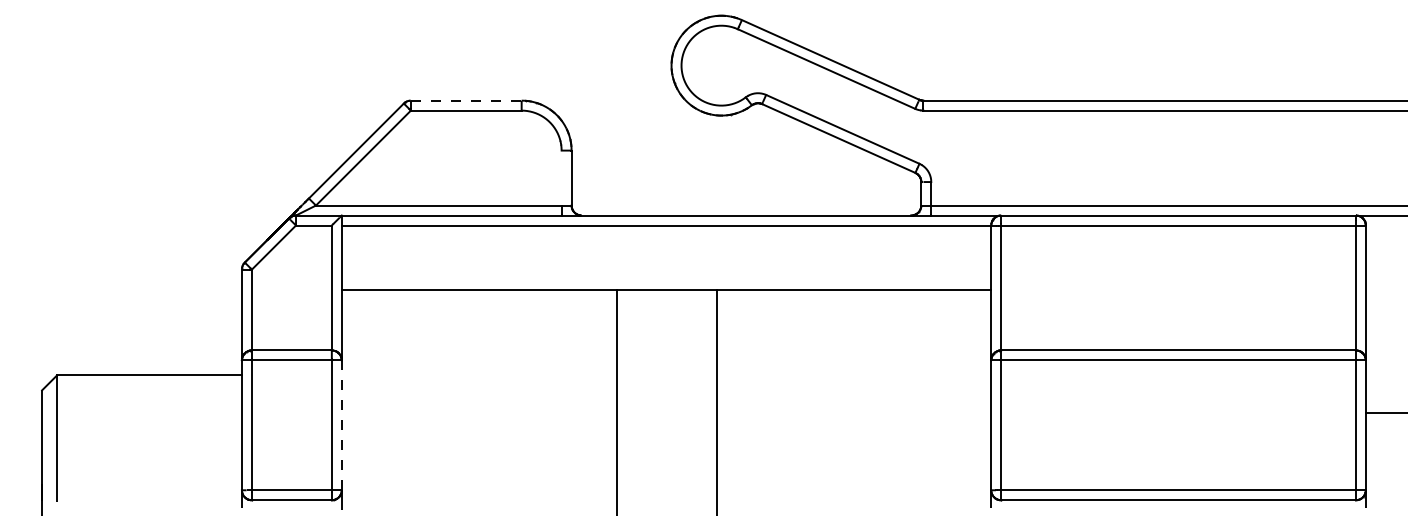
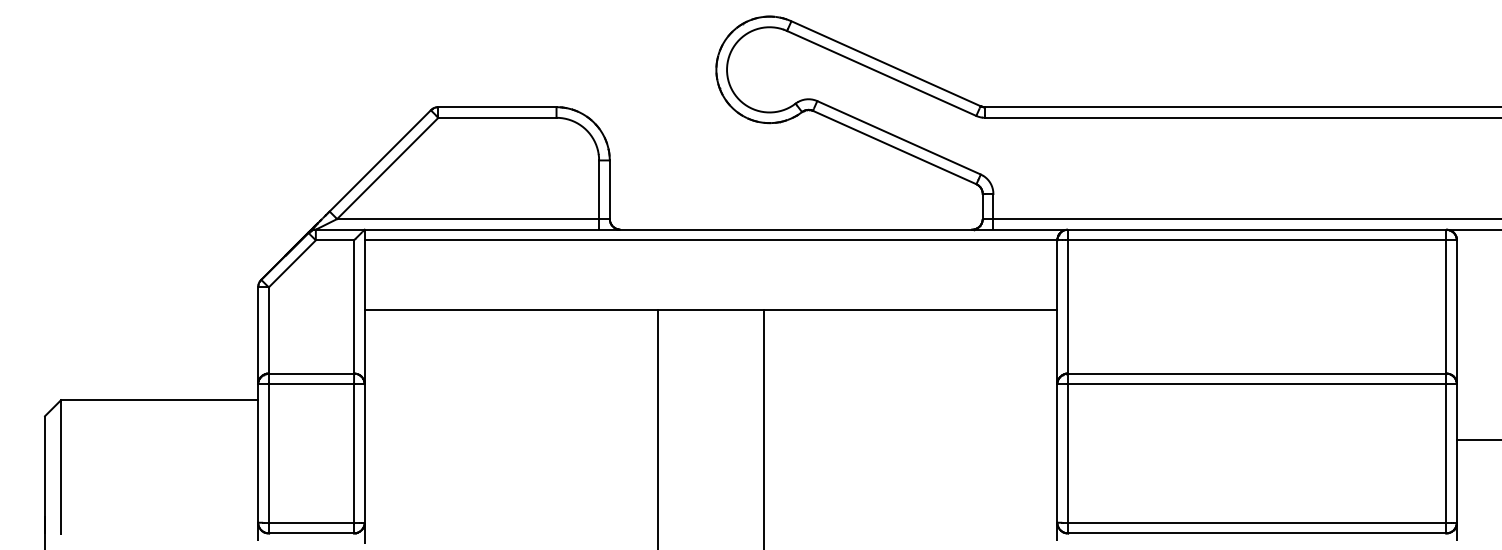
line: (466, 100) -> (497, 107), dashed -> solid
line: (561, 177) -> (599, 189), added
line: (341, 424) -> (364, 452), dashed -> solid

